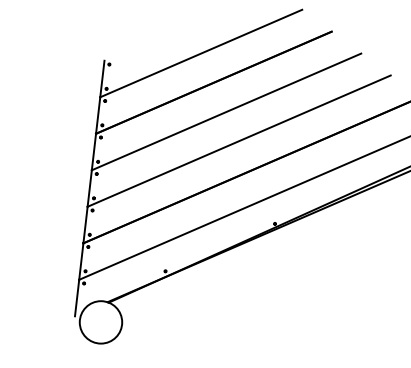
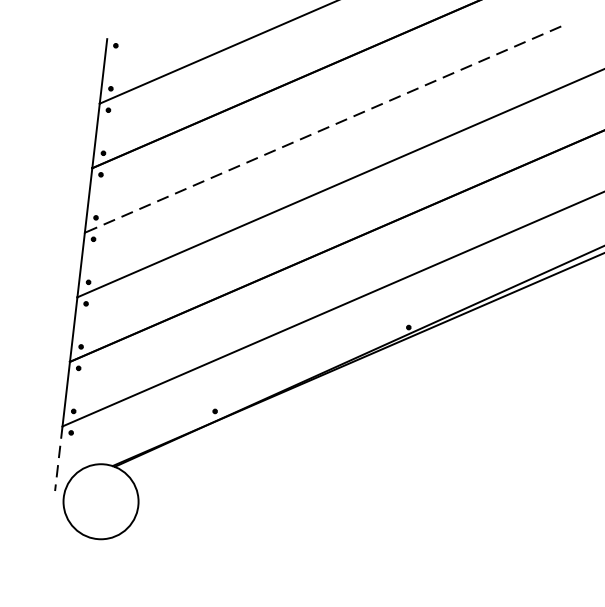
line: (226, 111) -> (322, 128), solid -> dashed
line: (77, 298) -> (59, 459), solid -> dashed

